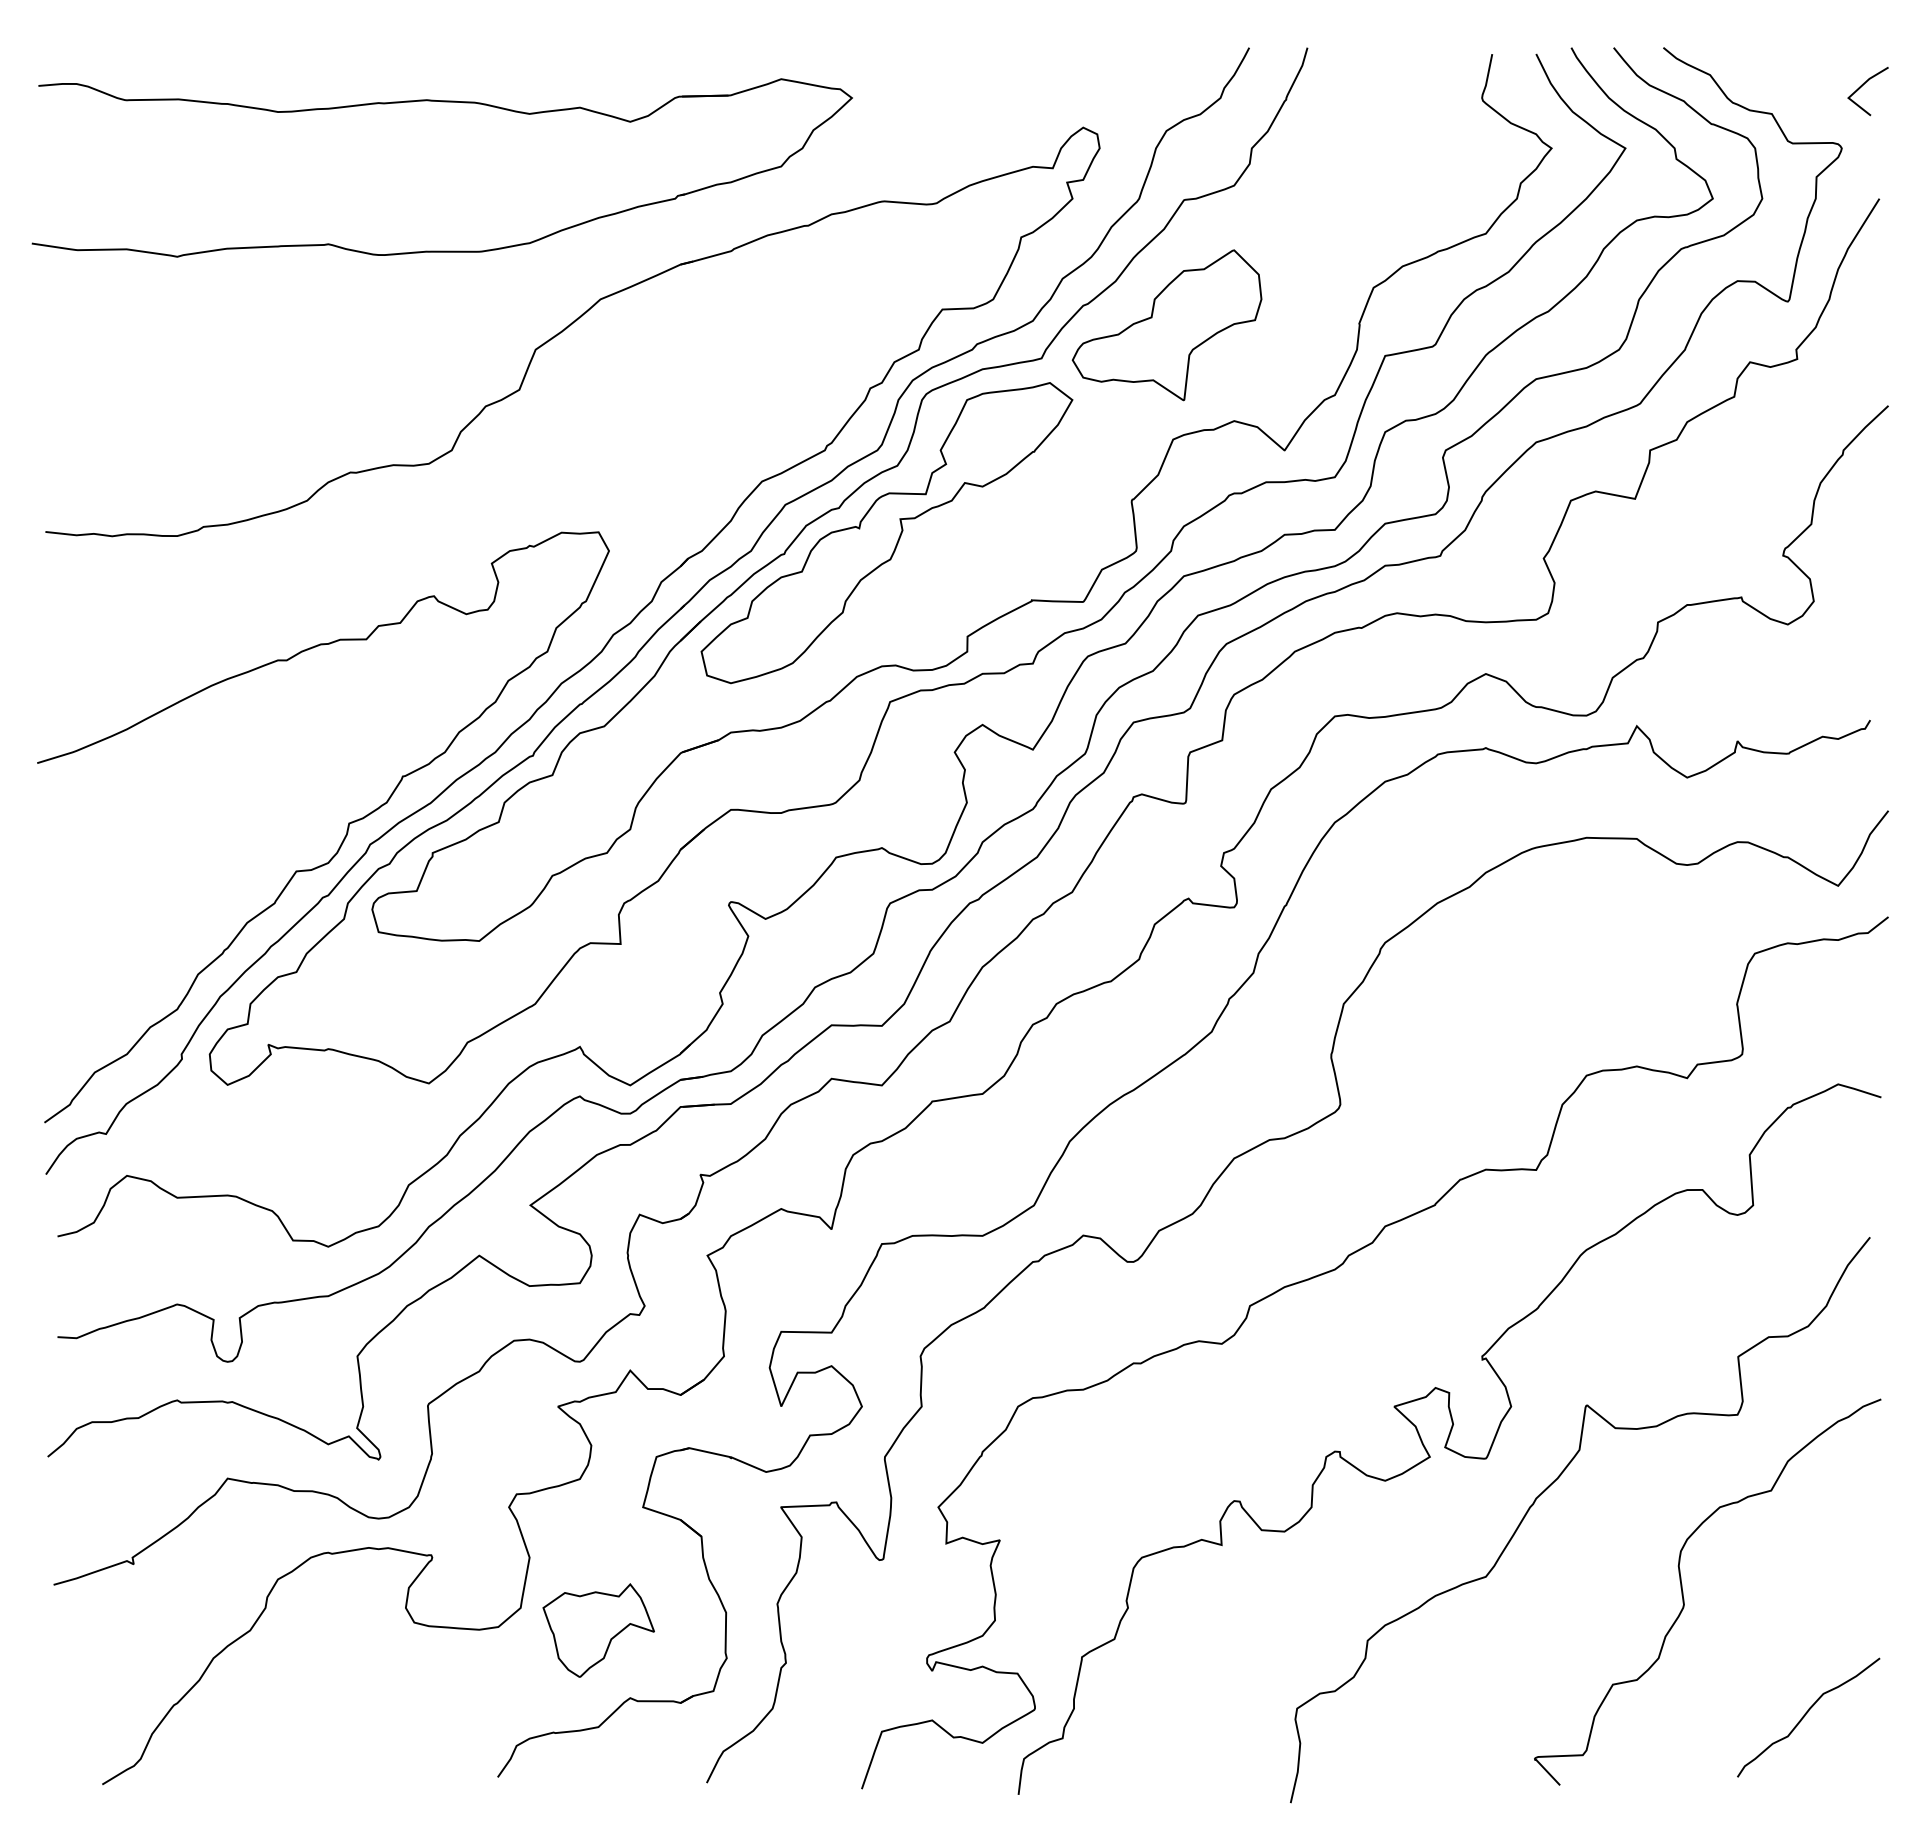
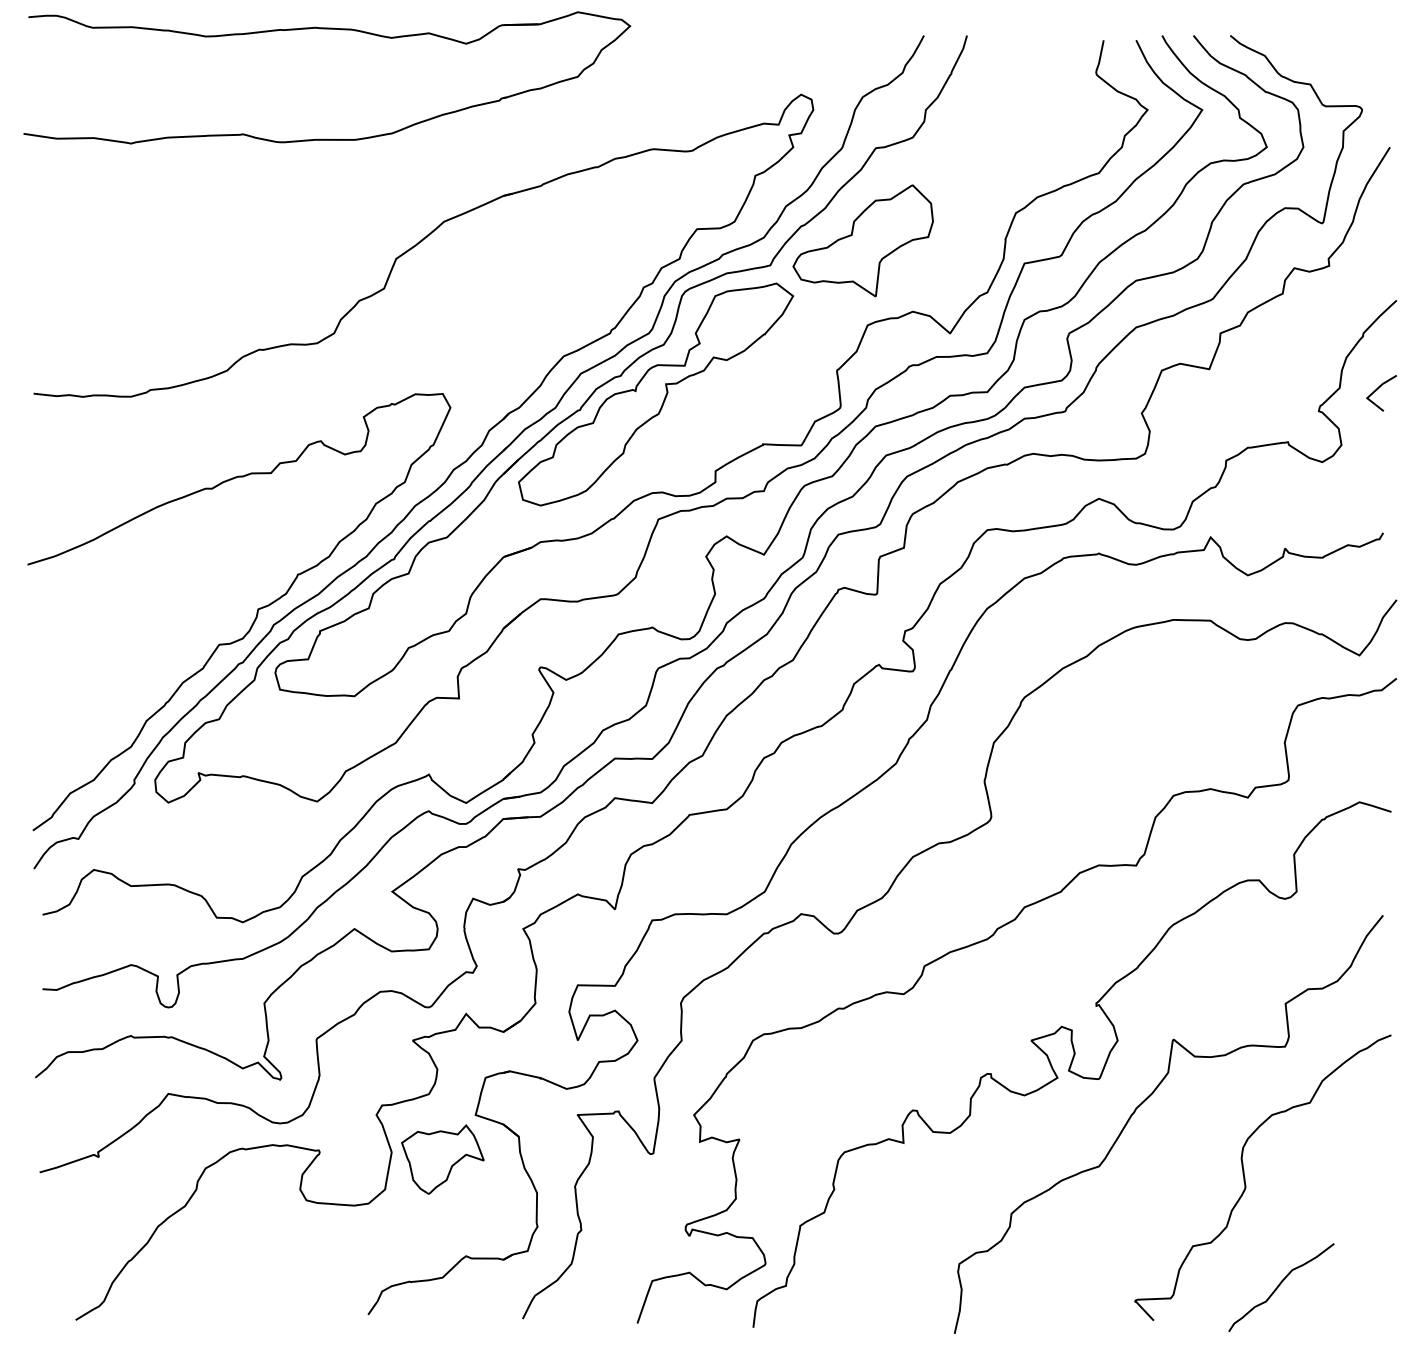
line: (1862, 86) -> (1377, 389), moved
part: (442, 102) -> (327, 29), moved
part: (598, 1630) -> (442, 1159), moved
curve: (1805, 1716) -> (1279, 1286), moved

